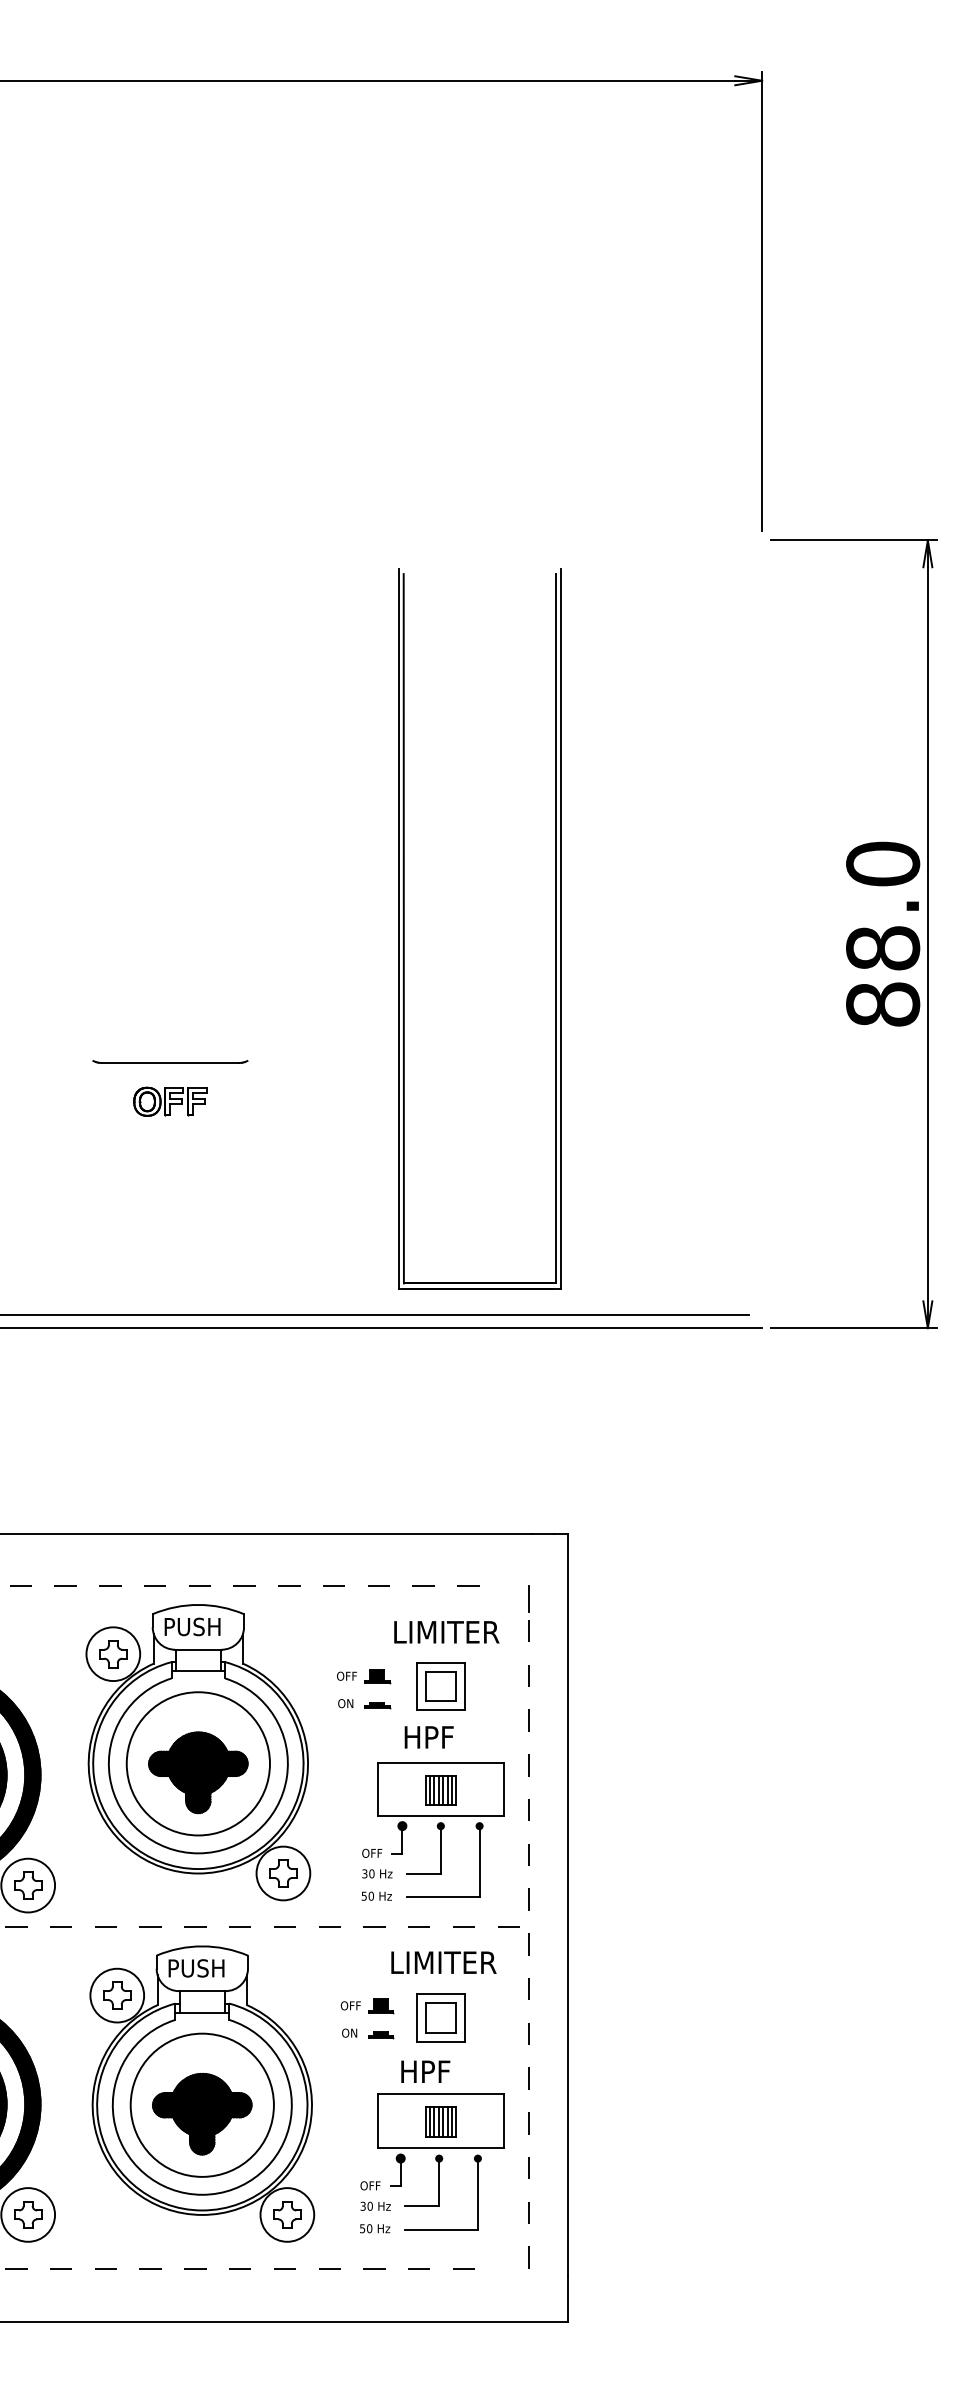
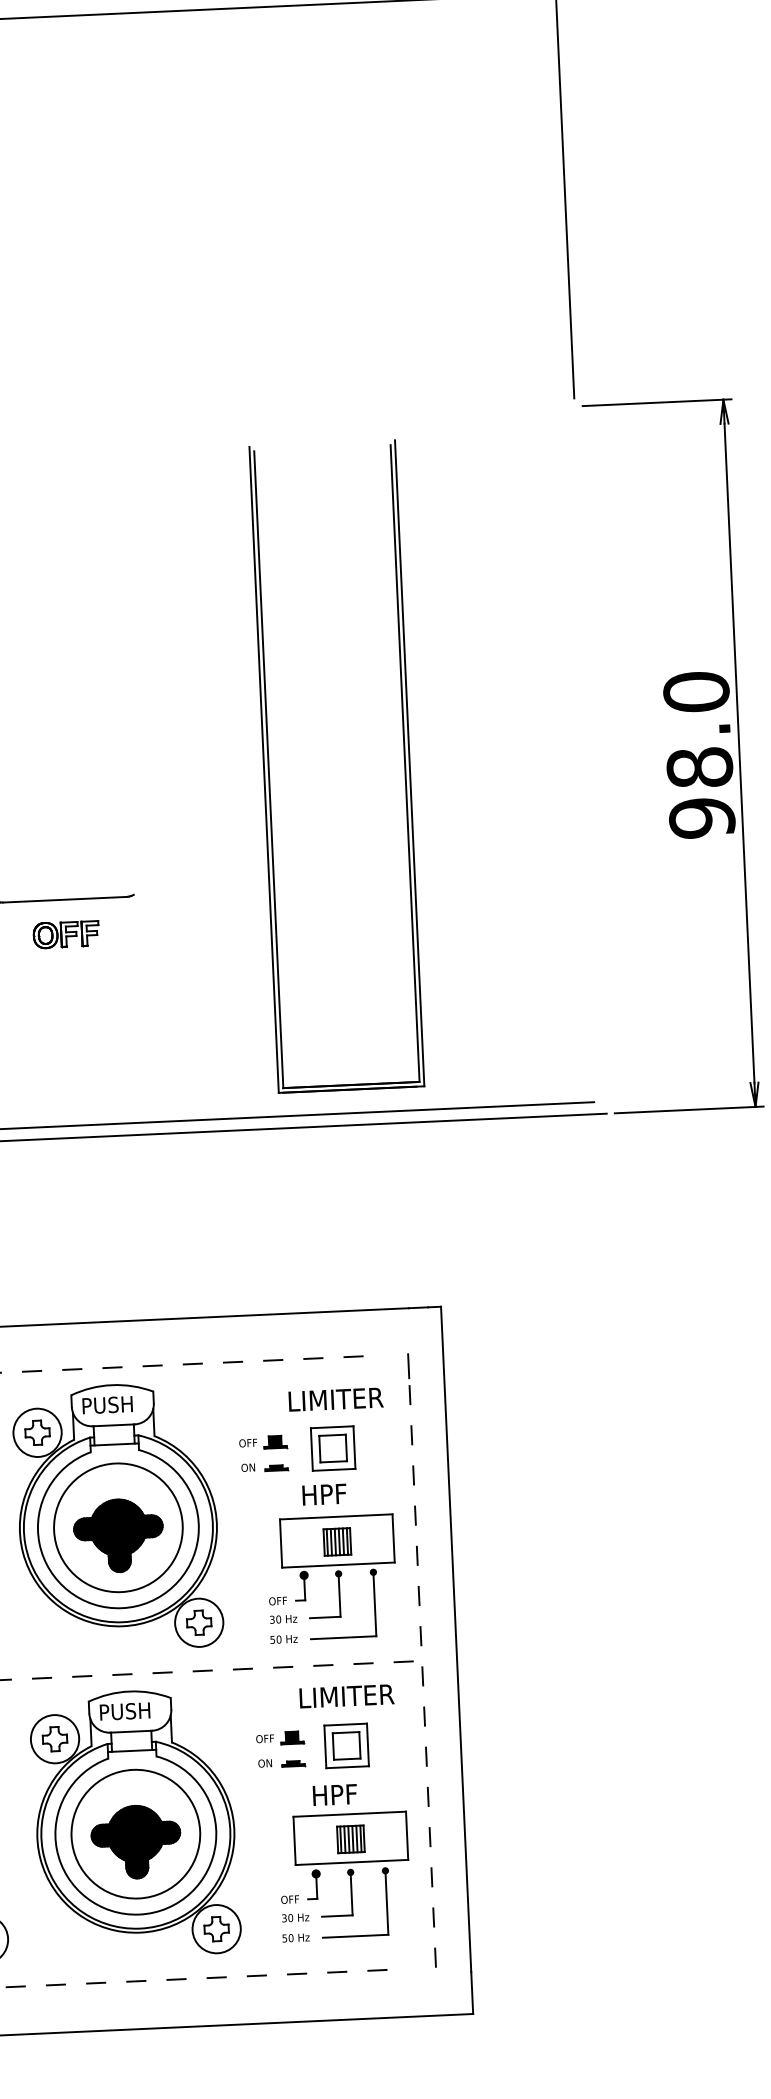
text: (883, 1004) -> (702, 818), 88.0 -> 98.0

